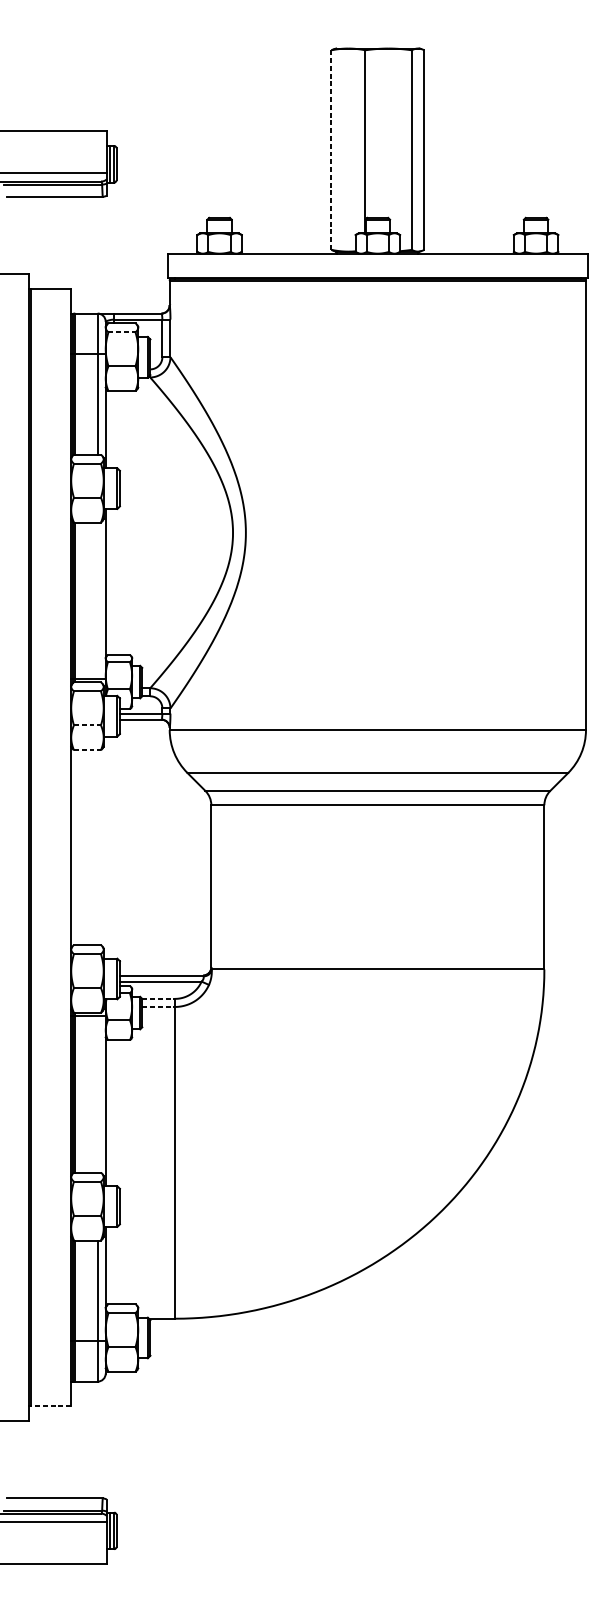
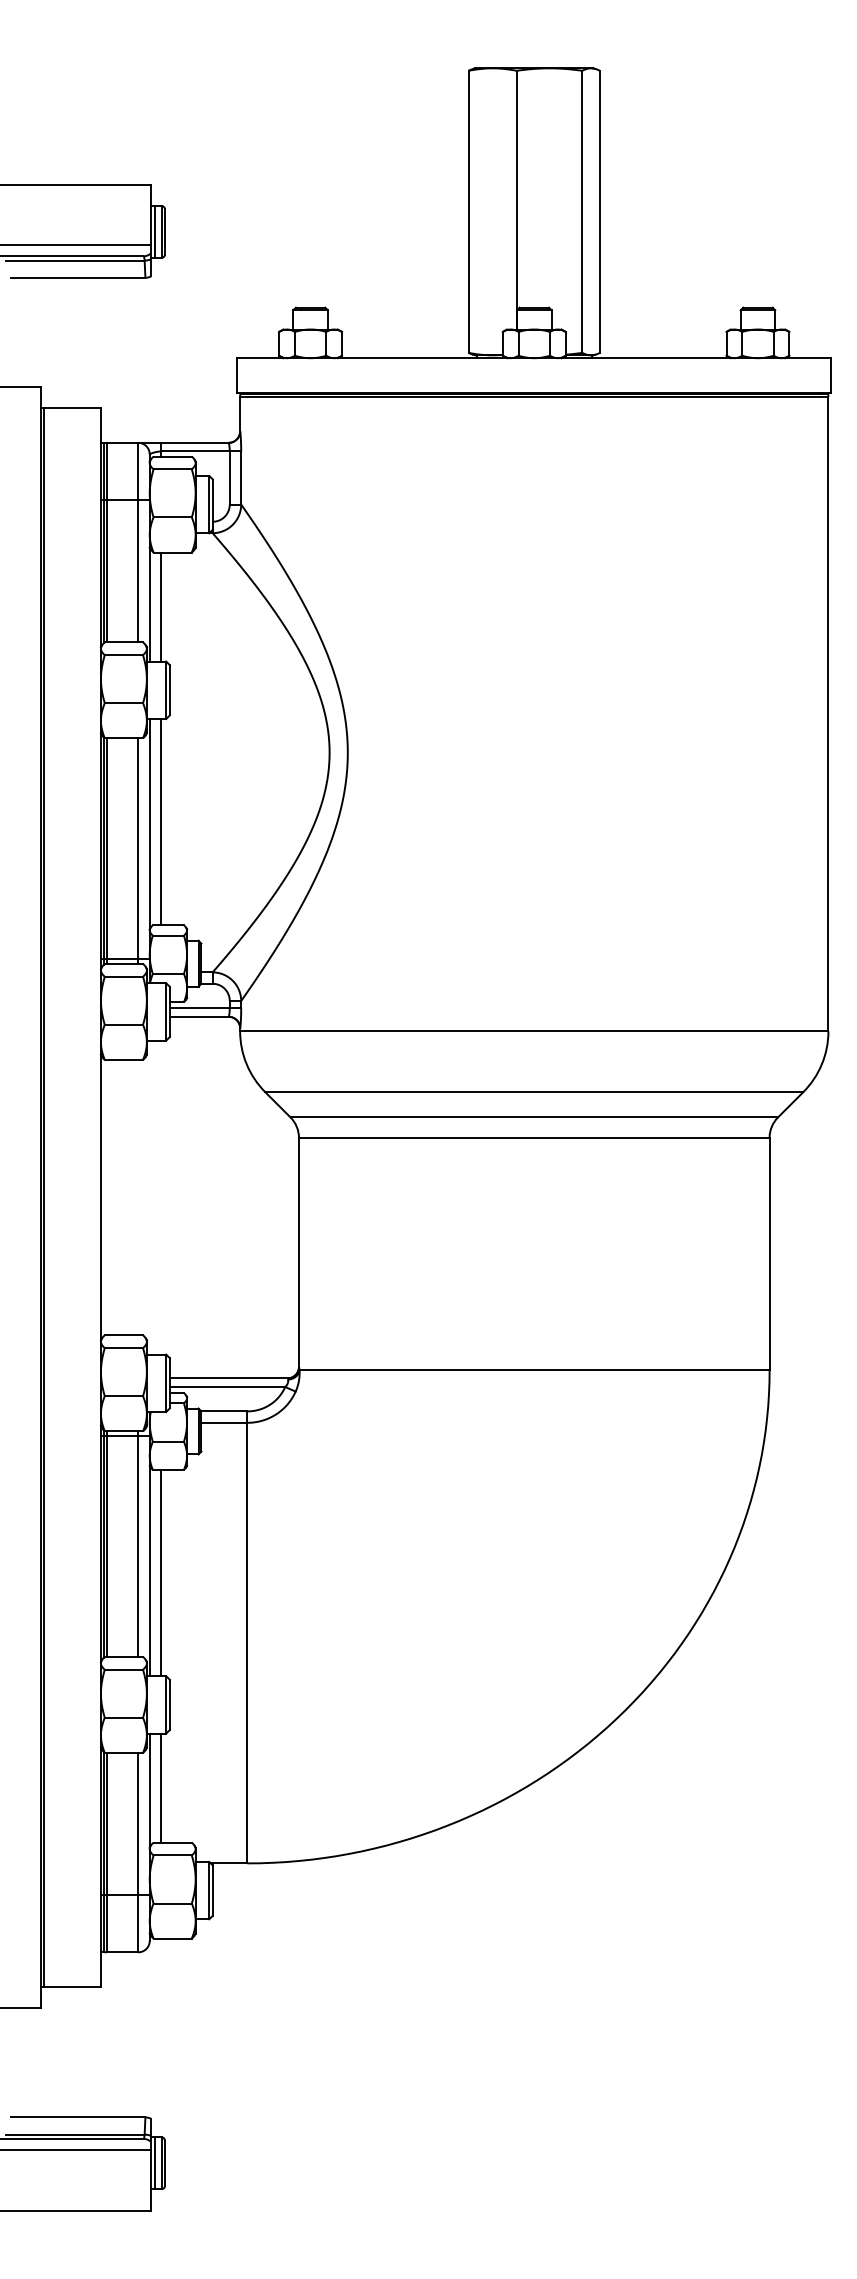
line: (331, 149) -> (468, 211), dashed -> solid
line: (122, 332) -> (173, 469), dashed -> solid
line: (114, 429) -> (161, 606), added
line: (114, 581) -> (161, 821), added
line: (97, 602) -> (138, 850), added
line: (87, 725) -> (124, 1024), dashed -> solid
line: (87, 749) -> (124, 1059), dashed -> solid
line: (158, 998) -> (224, 1411), dashed -> solid
line: (158, 1006) -> (224, 1422), dashed -> solid
line: (97, 1092) -> (138, 1543), added
line: (114, 1112) -> (161, 1572), added
line: (114, 1265) -> (161, 1787), added
line: (51, 1405) -> (72, 1986), dashed -> solid

